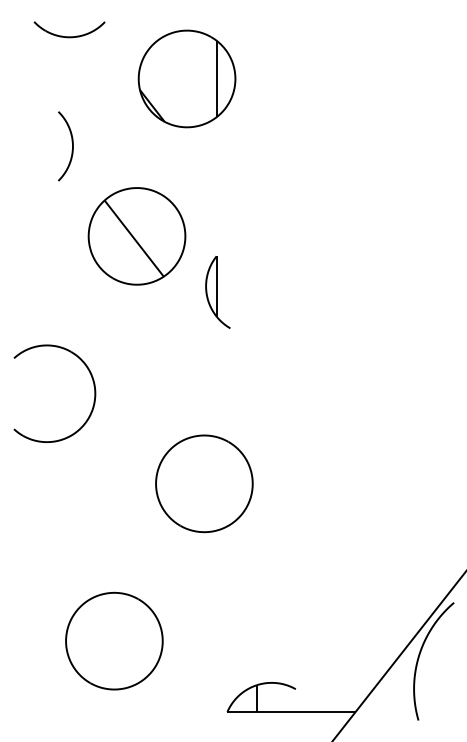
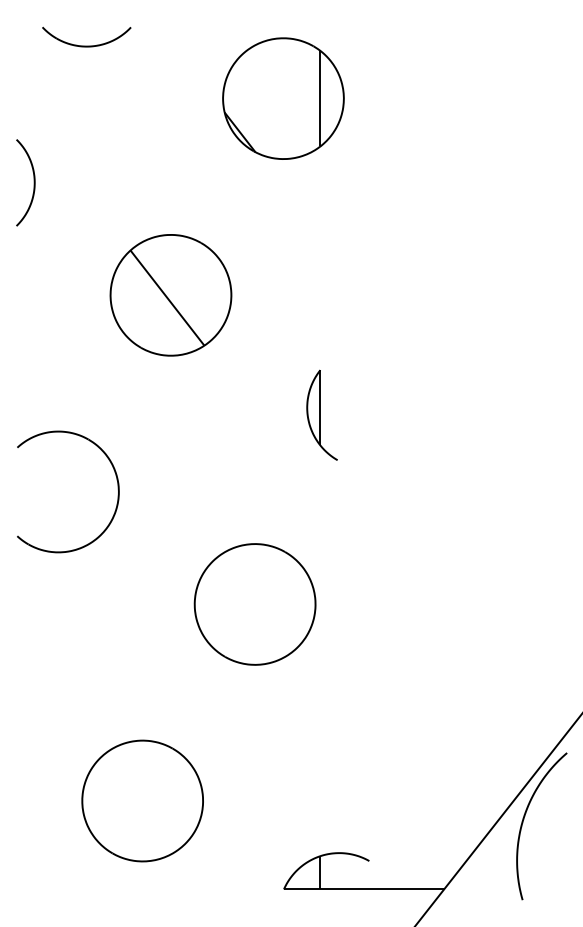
part: (186, 78) -> (282, 98), moved
curve: (72, 146) -> (34, 183), moved
part: (217, 292) -> (321, 415), moved

